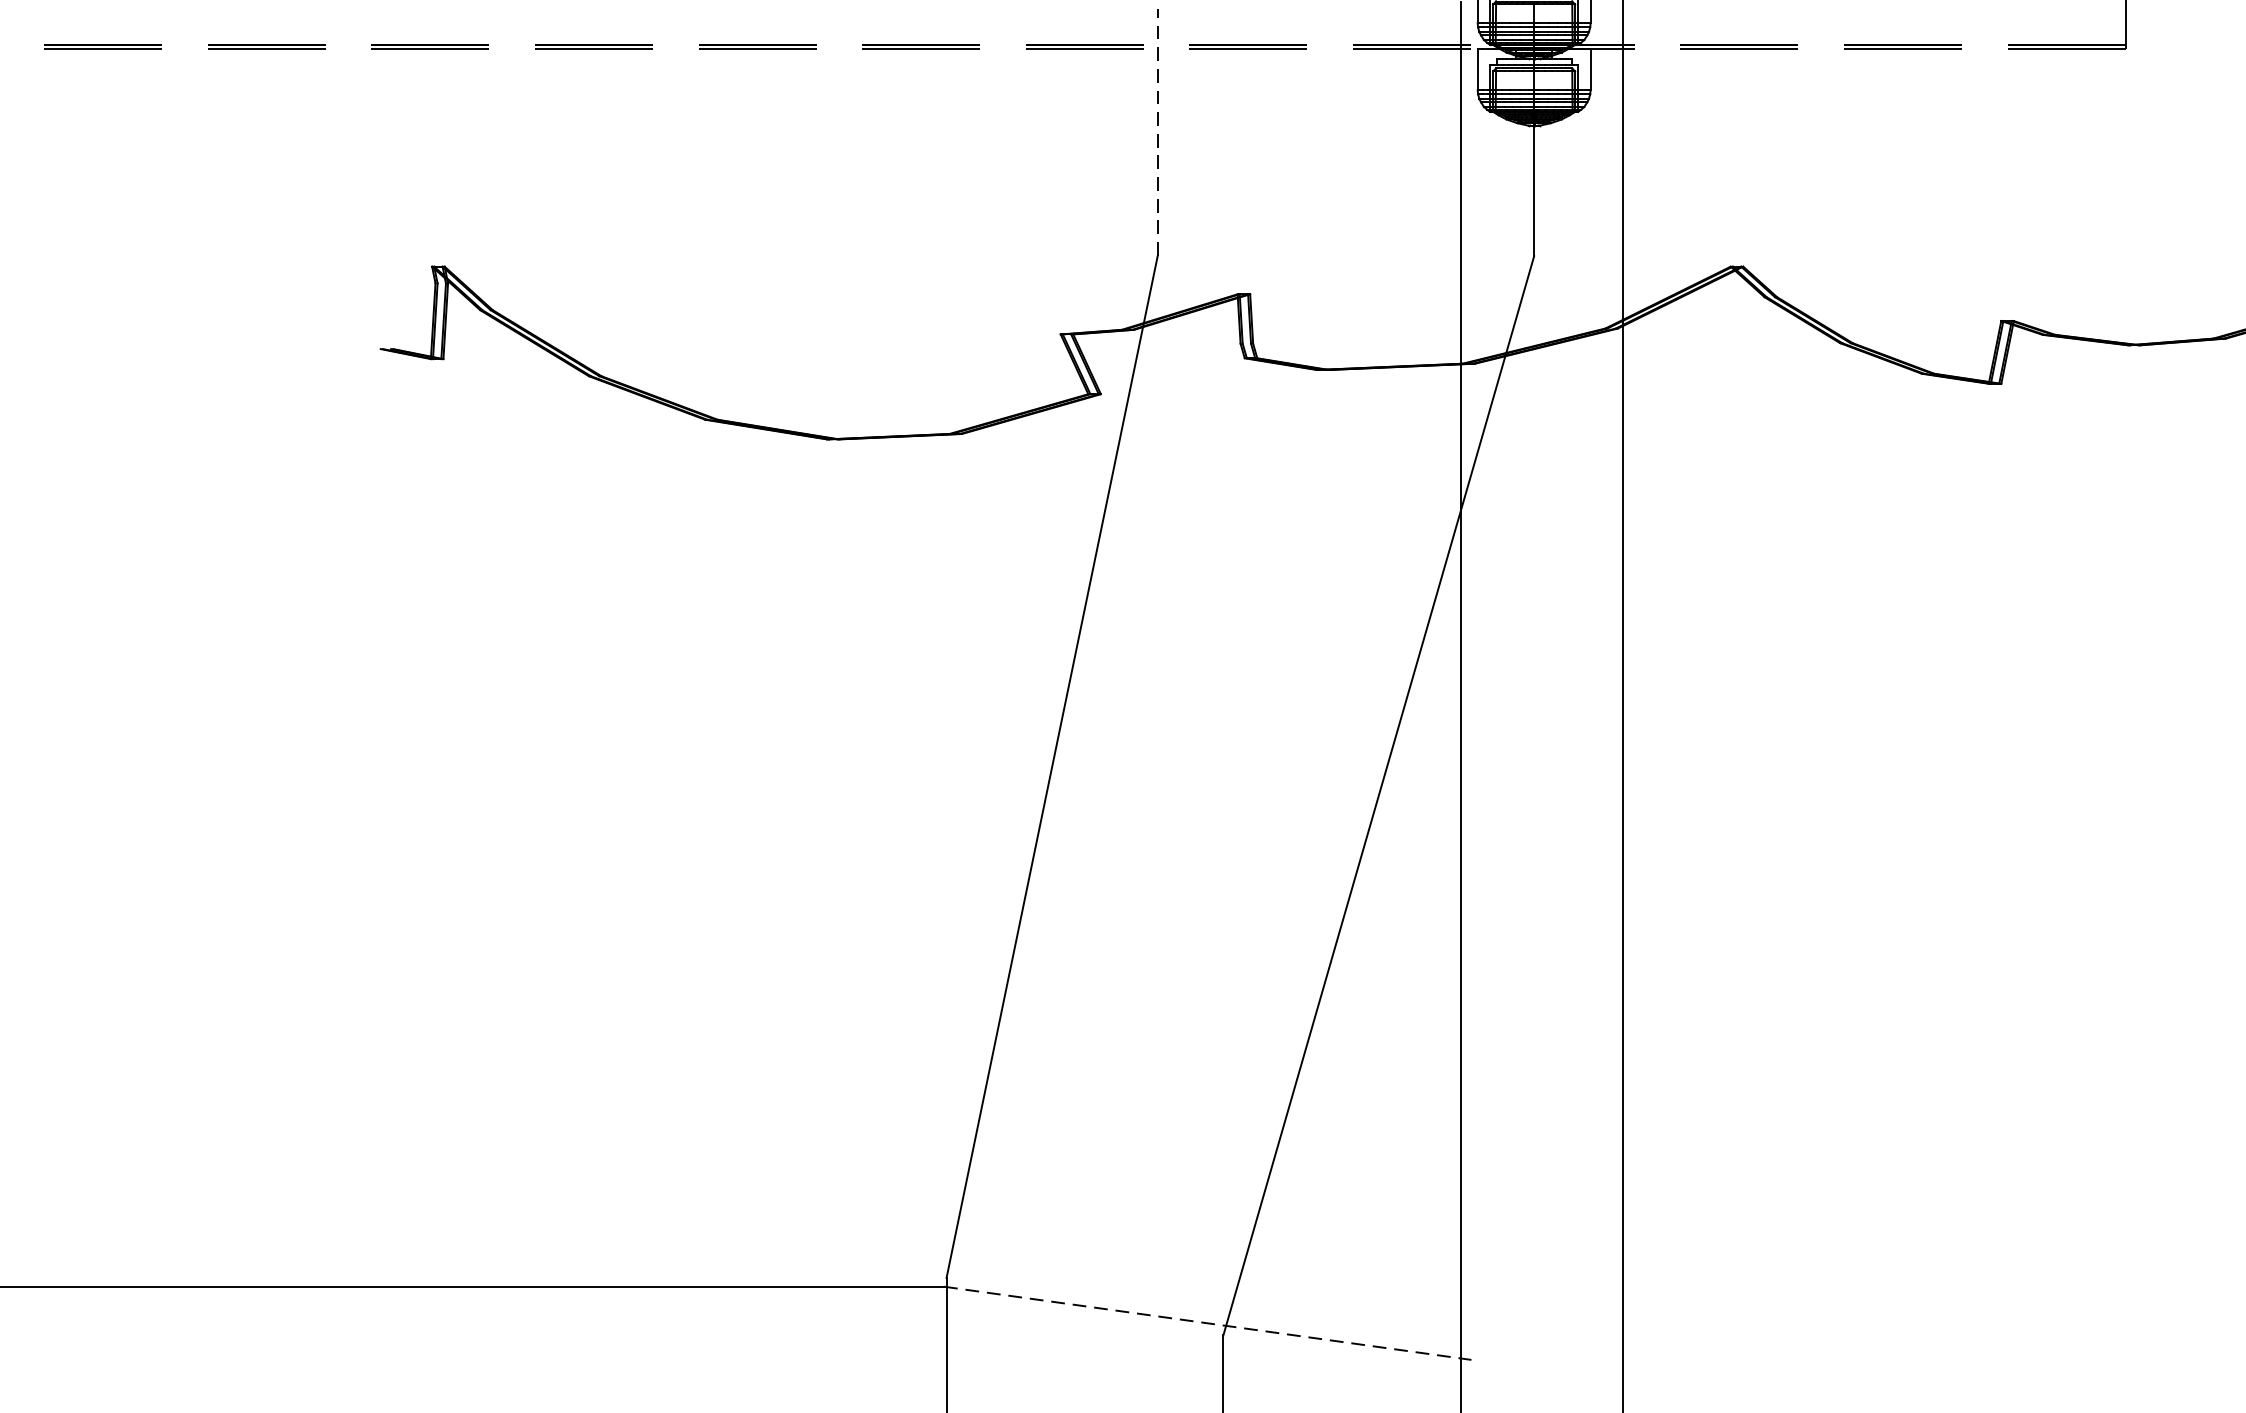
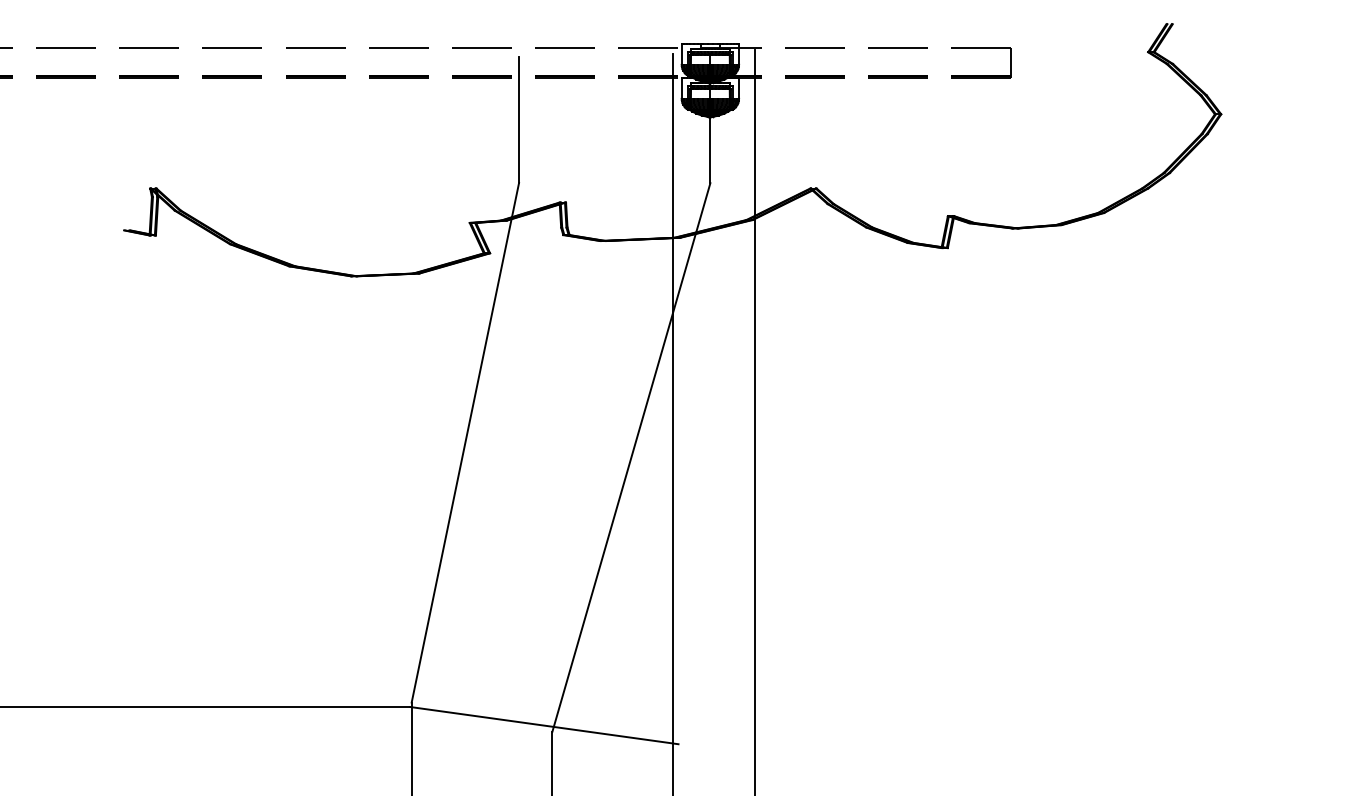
line: (1158, 132) -> (519, 120), dashed -> solid
line: (1207, 1323) -> (544, 725), dashed -> solid

